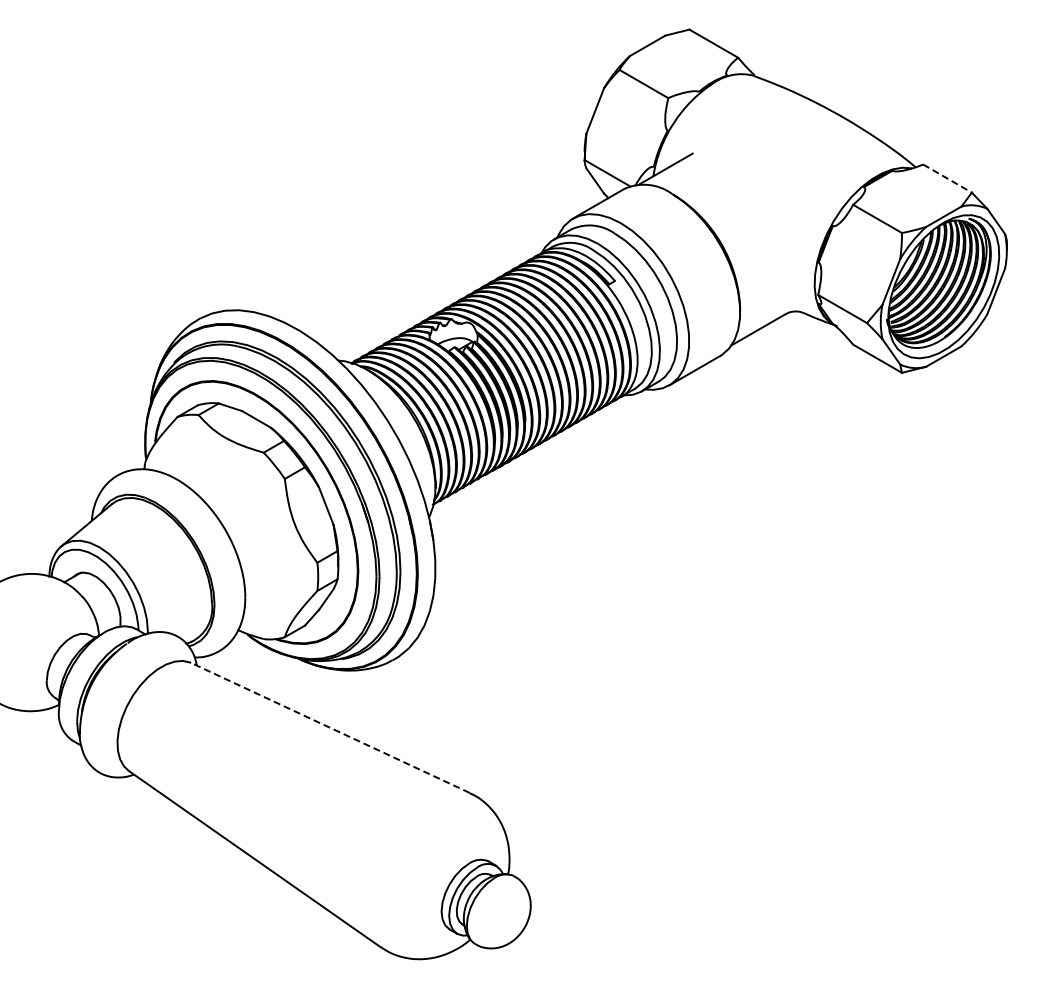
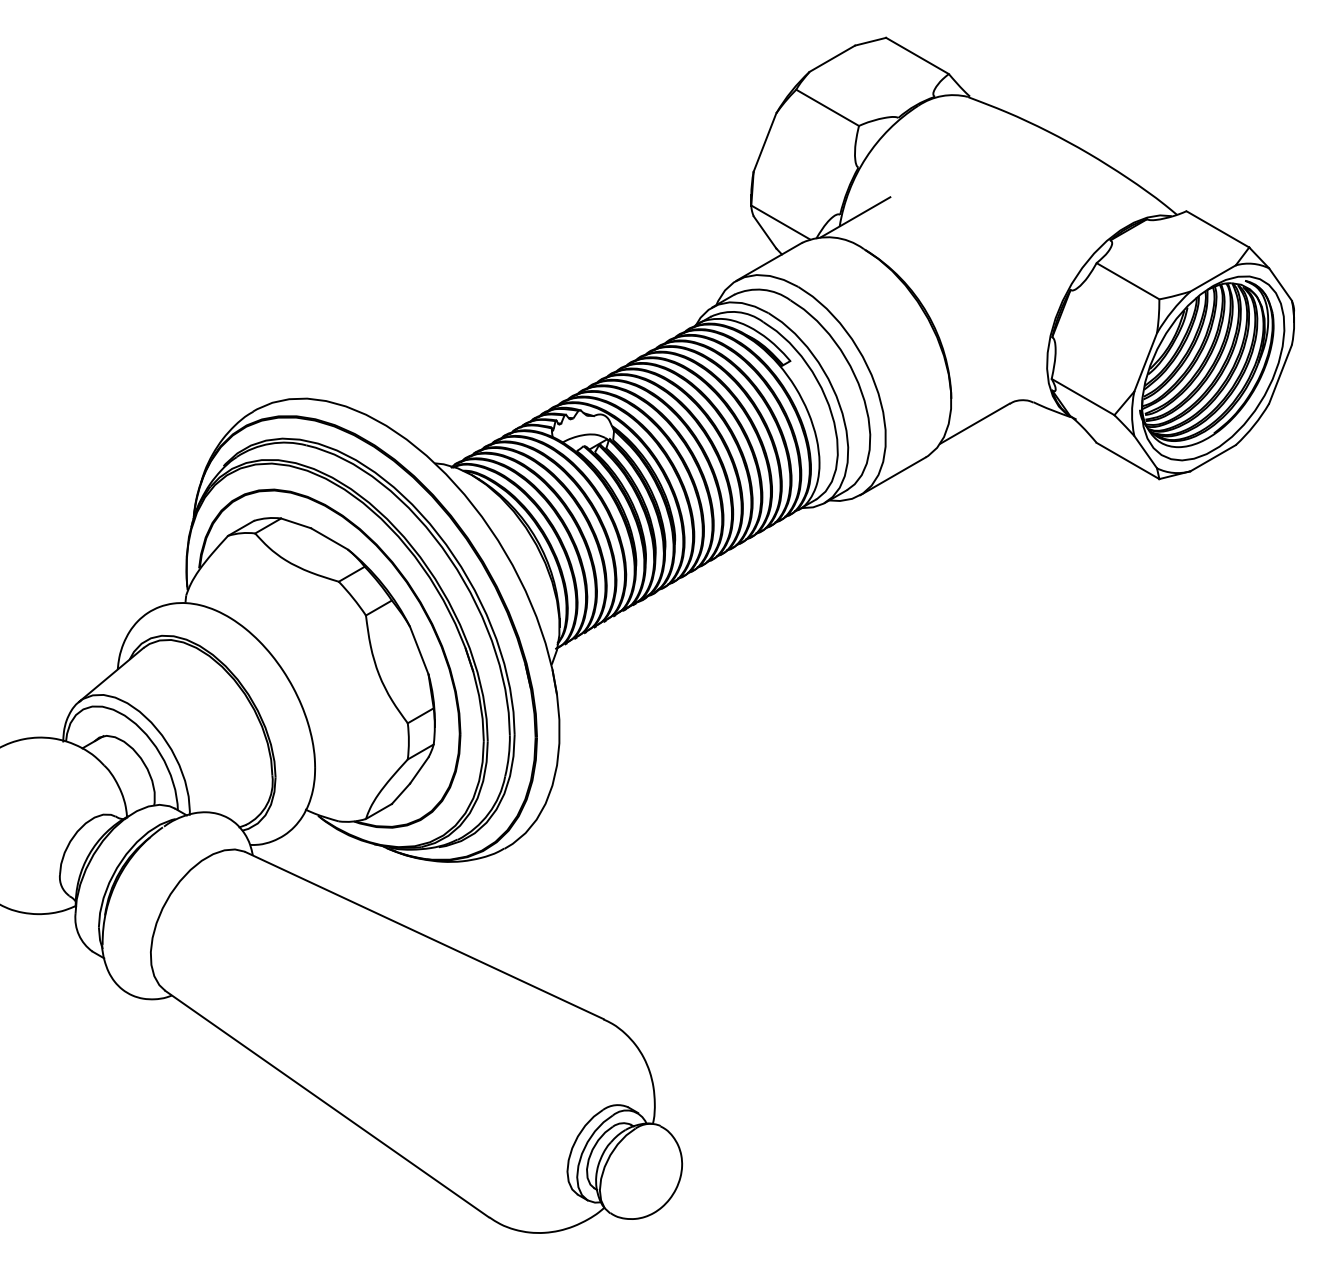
line: (947, 178) -> (1217, 229), dashed -> solid
line: (330, 727) -> (424, 935), dashed -> solid

